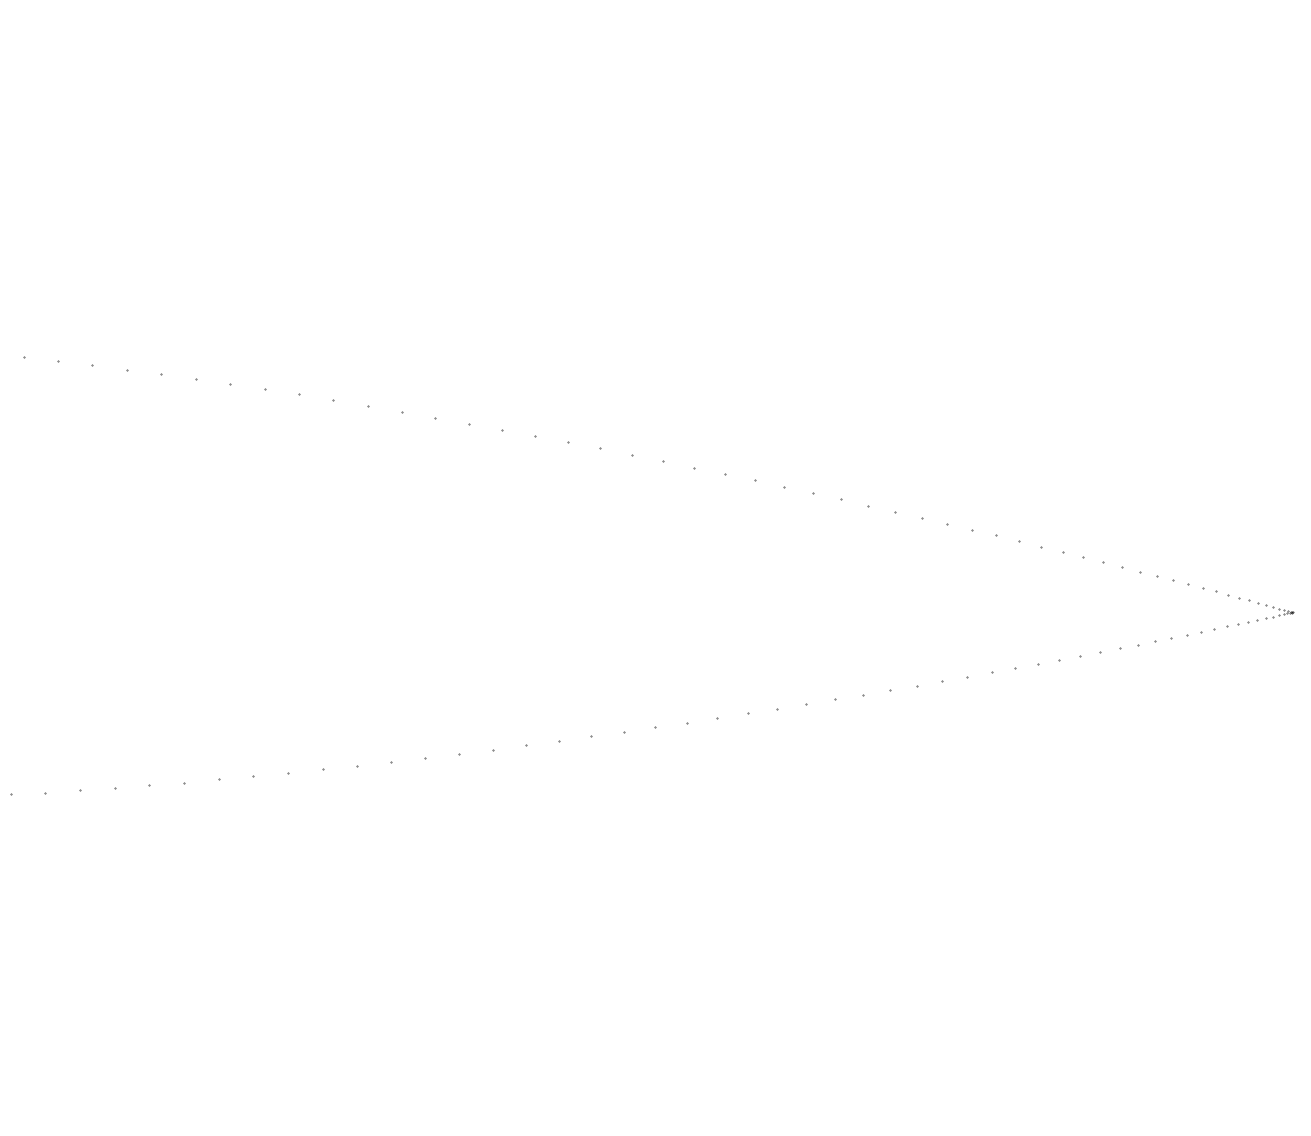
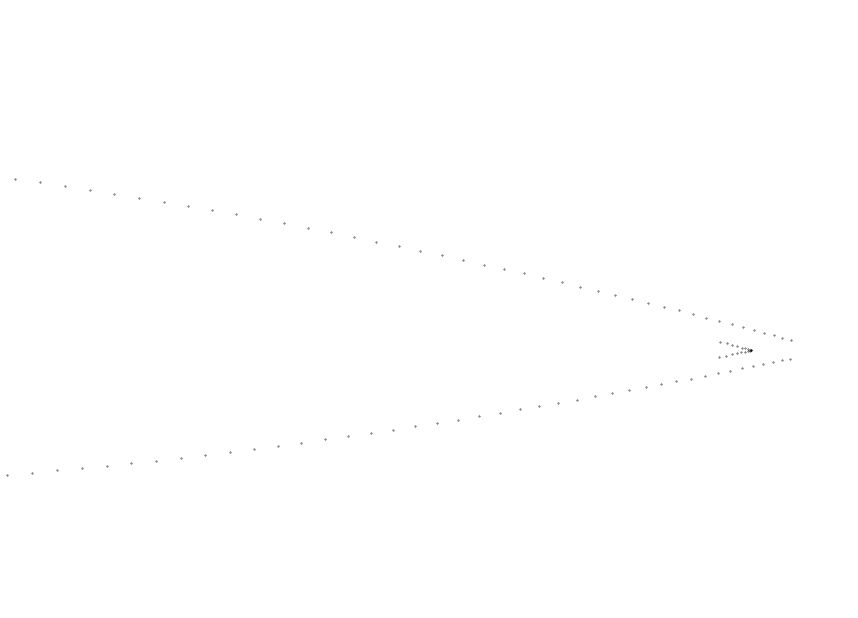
part: (1270, 611) -> (735, 349), moved

